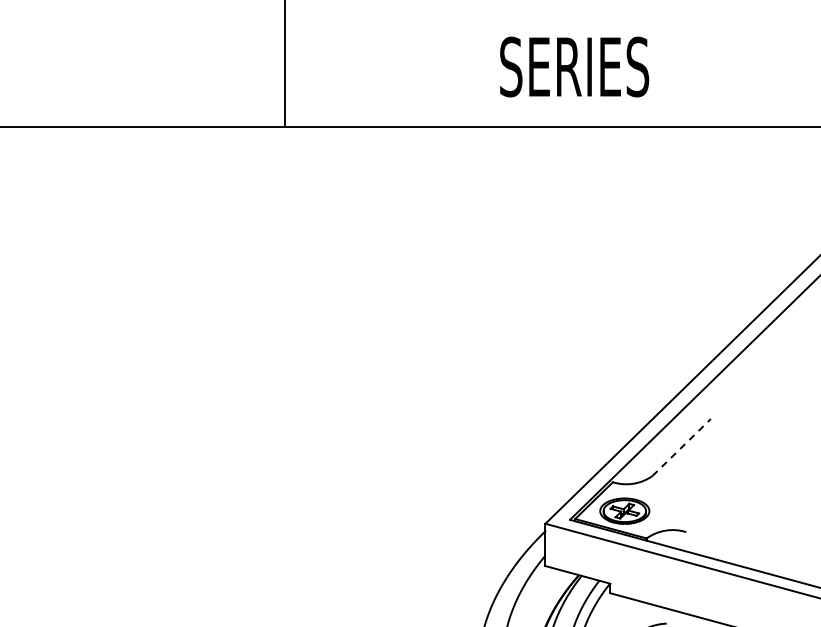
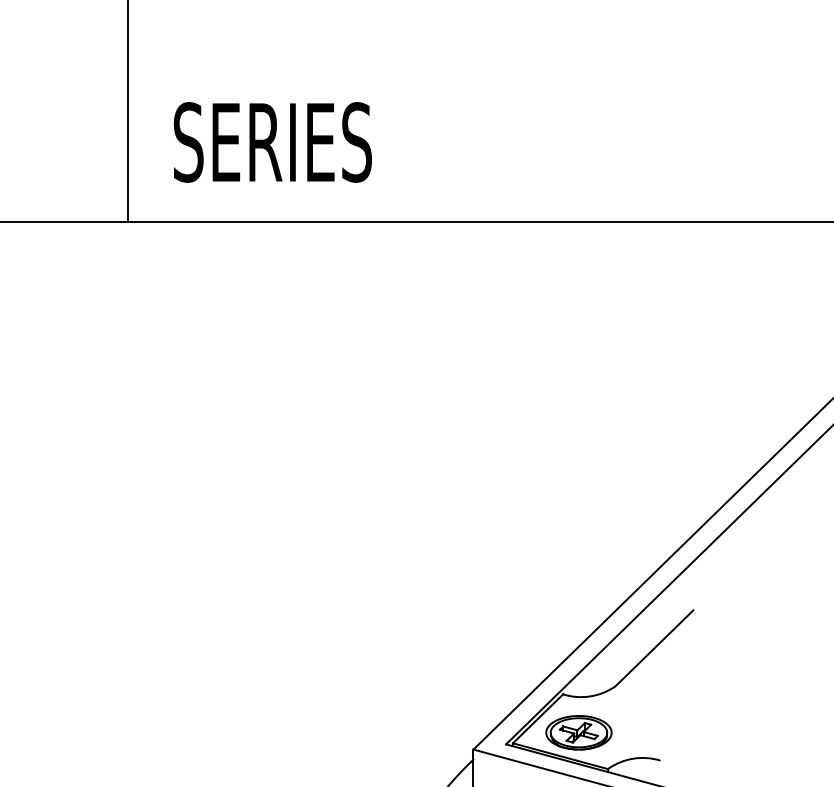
text: (574, 66) -> (272, 141), moved
line: (681, 447) -> (654, 648), dashed -> solid

